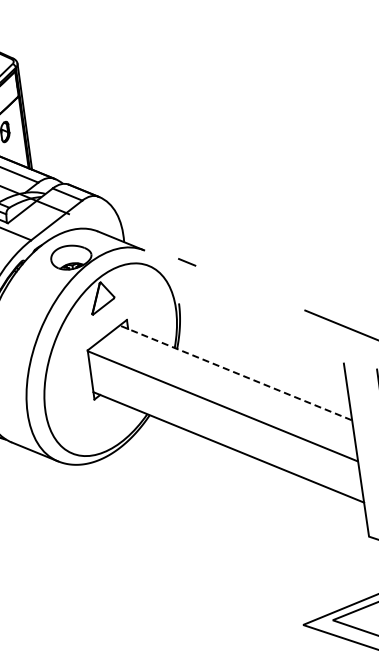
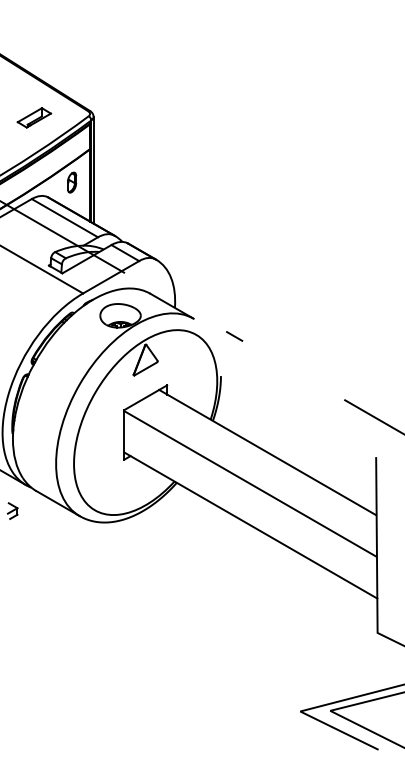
line: (235, 372) -> (267, 452), dashed -> solid

